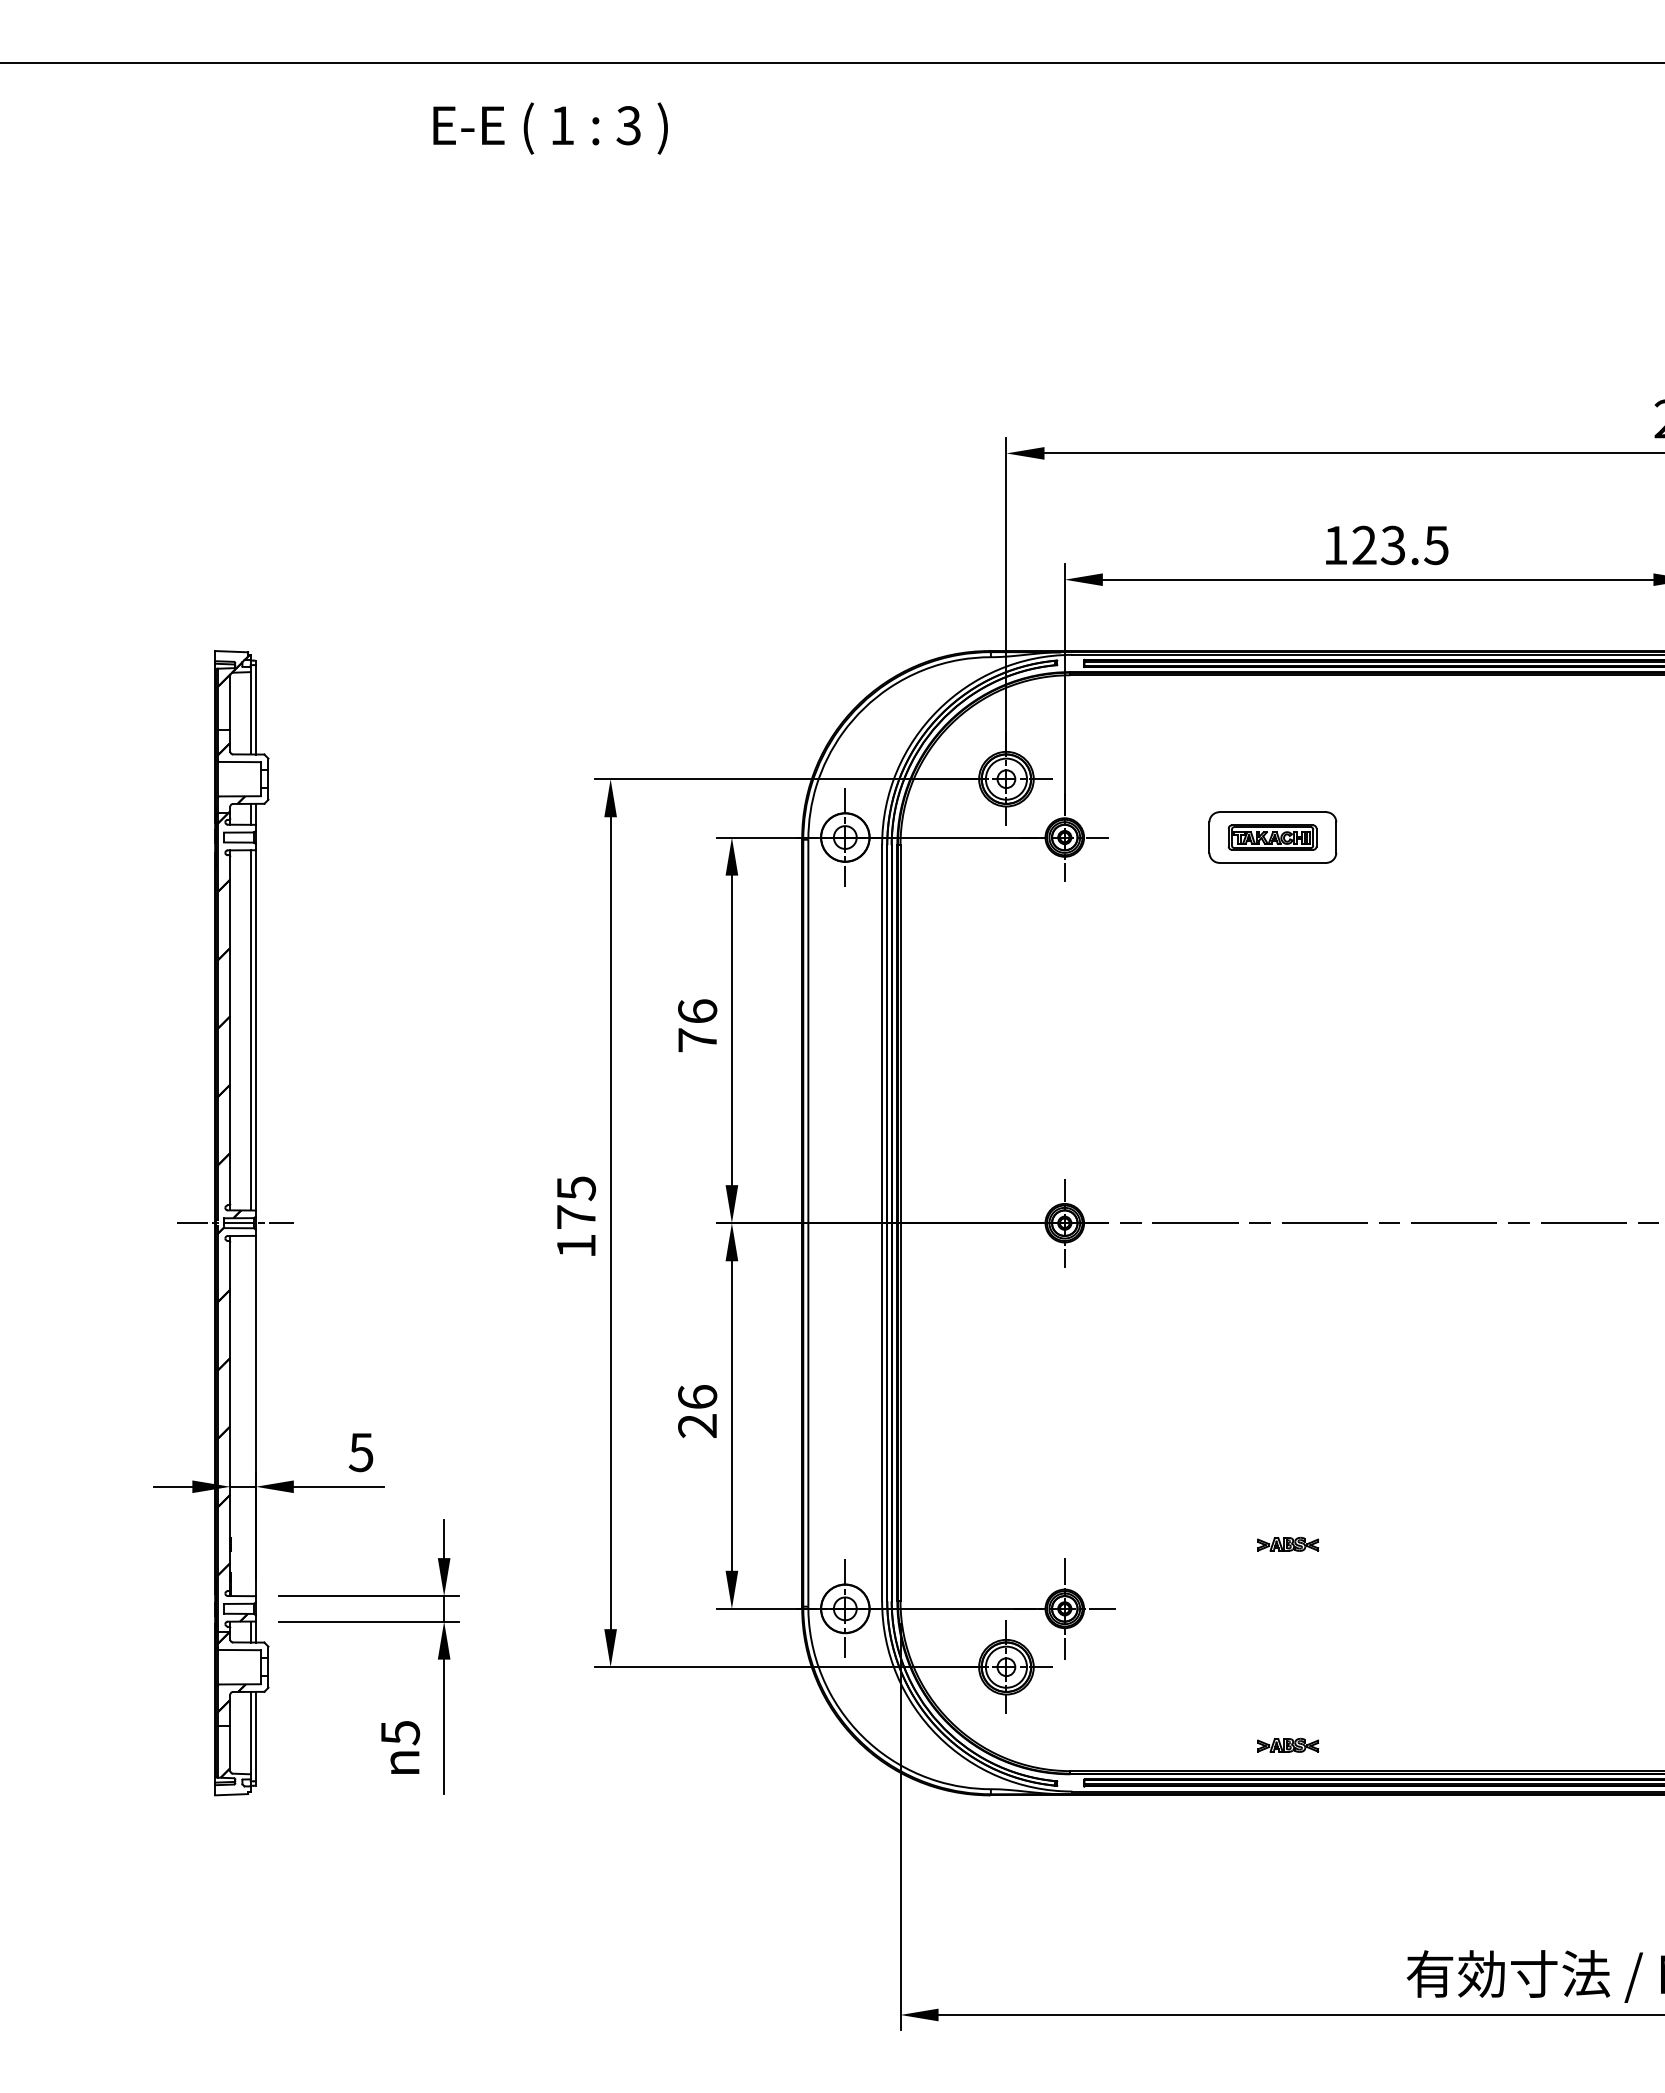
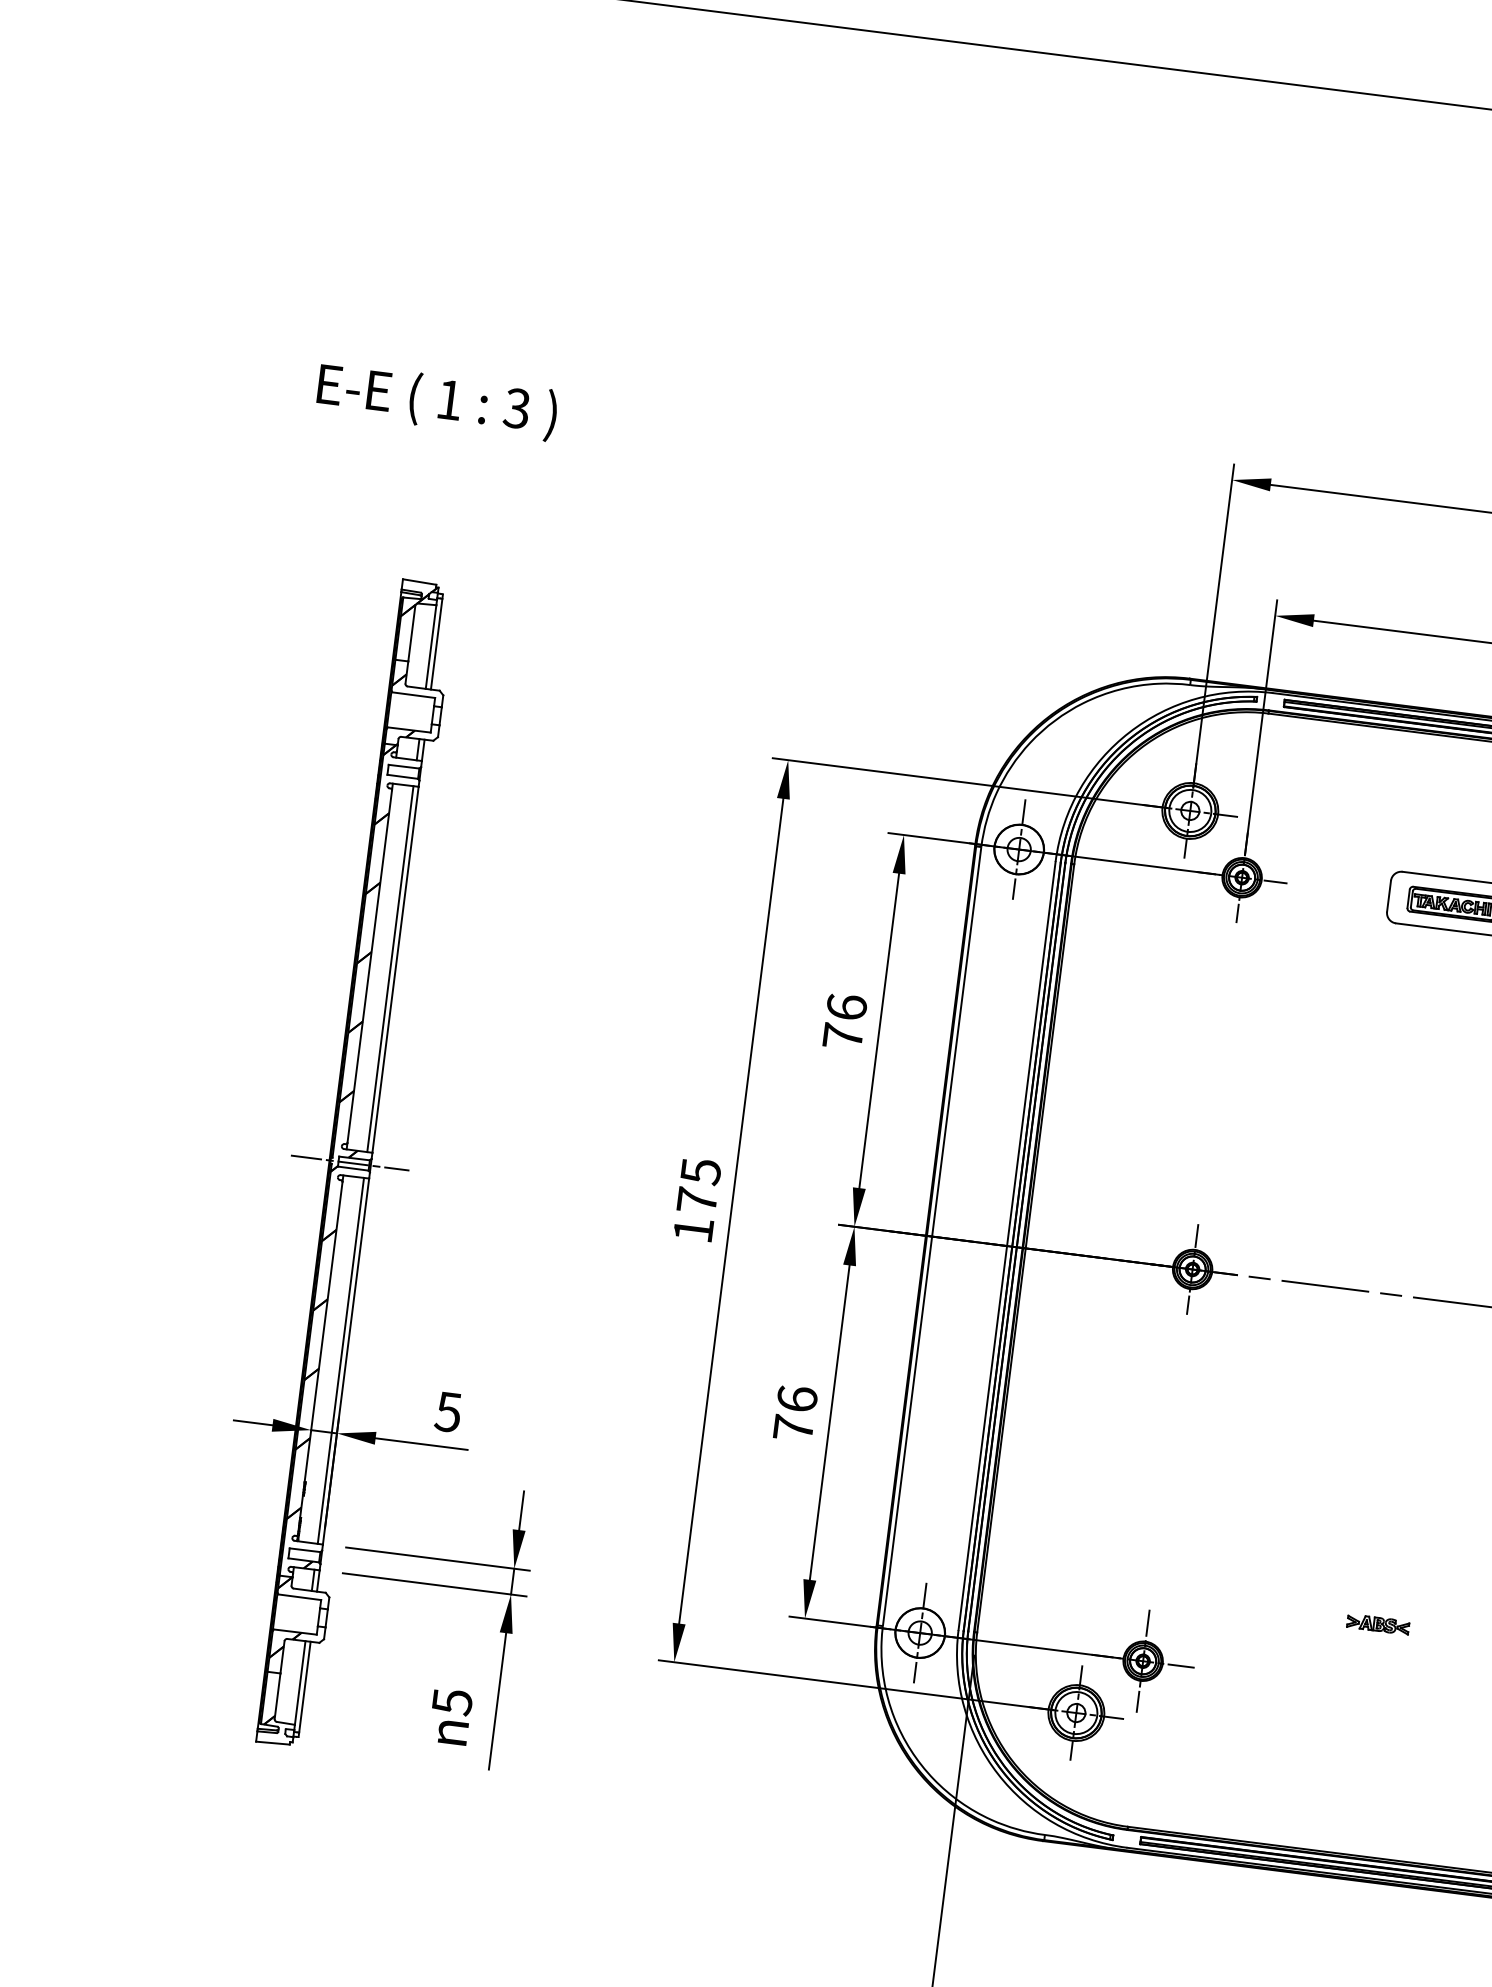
text: (550, 128) -> (437, 401), moved
line: (250, 1415) -> (340, 1360), added
text: (697, 1425) -> (793, 1427), 26 -> 76
part: (1288, 1744) -> (1352, 1827), removed

